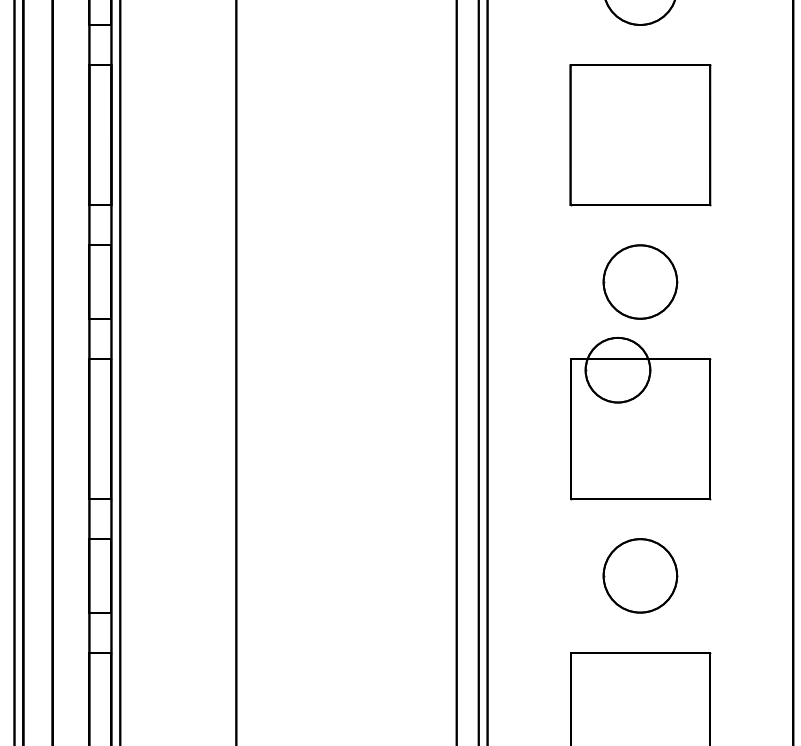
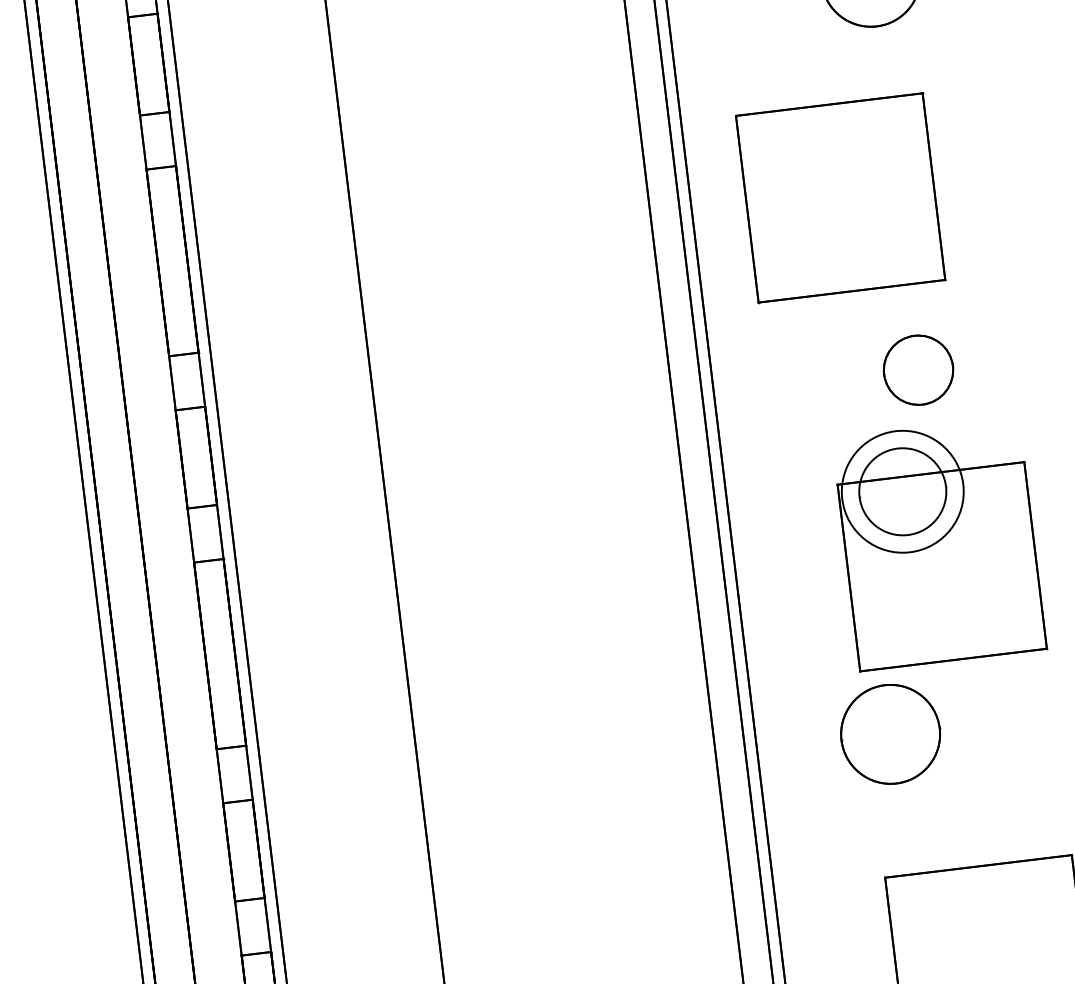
part: (640, 135) -> (840, 198), moved
part: (640, 281) -> (918, 369), size x0.7
circle: (617, 369) -> (902, 490), size x1.4
part: (640, 575) -> (890, 733), moved

